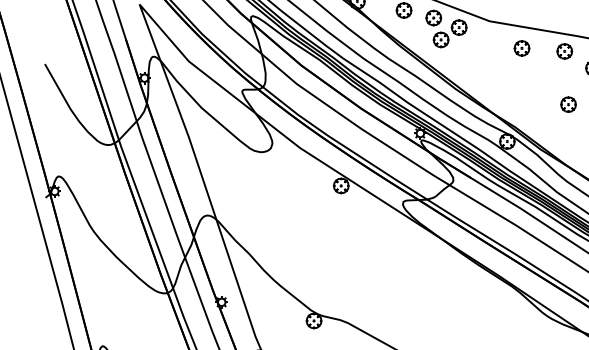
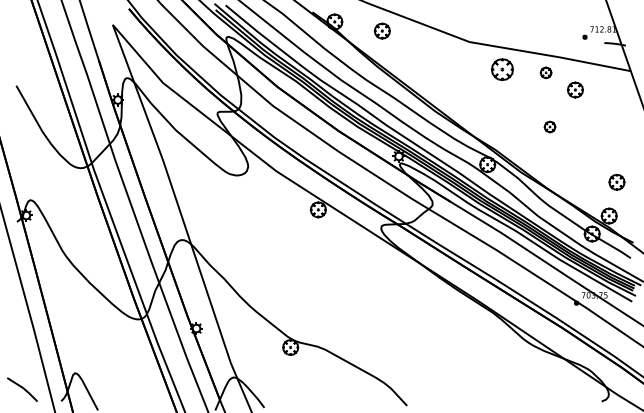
part: (446, 28) -> (425, 49), removed
part: (521, 48) -> (502, 69), size x1.4
part: (564, 51) -> (545, 72), size x0.7
part: (568, 104) -> (549, 126), size x0.7

